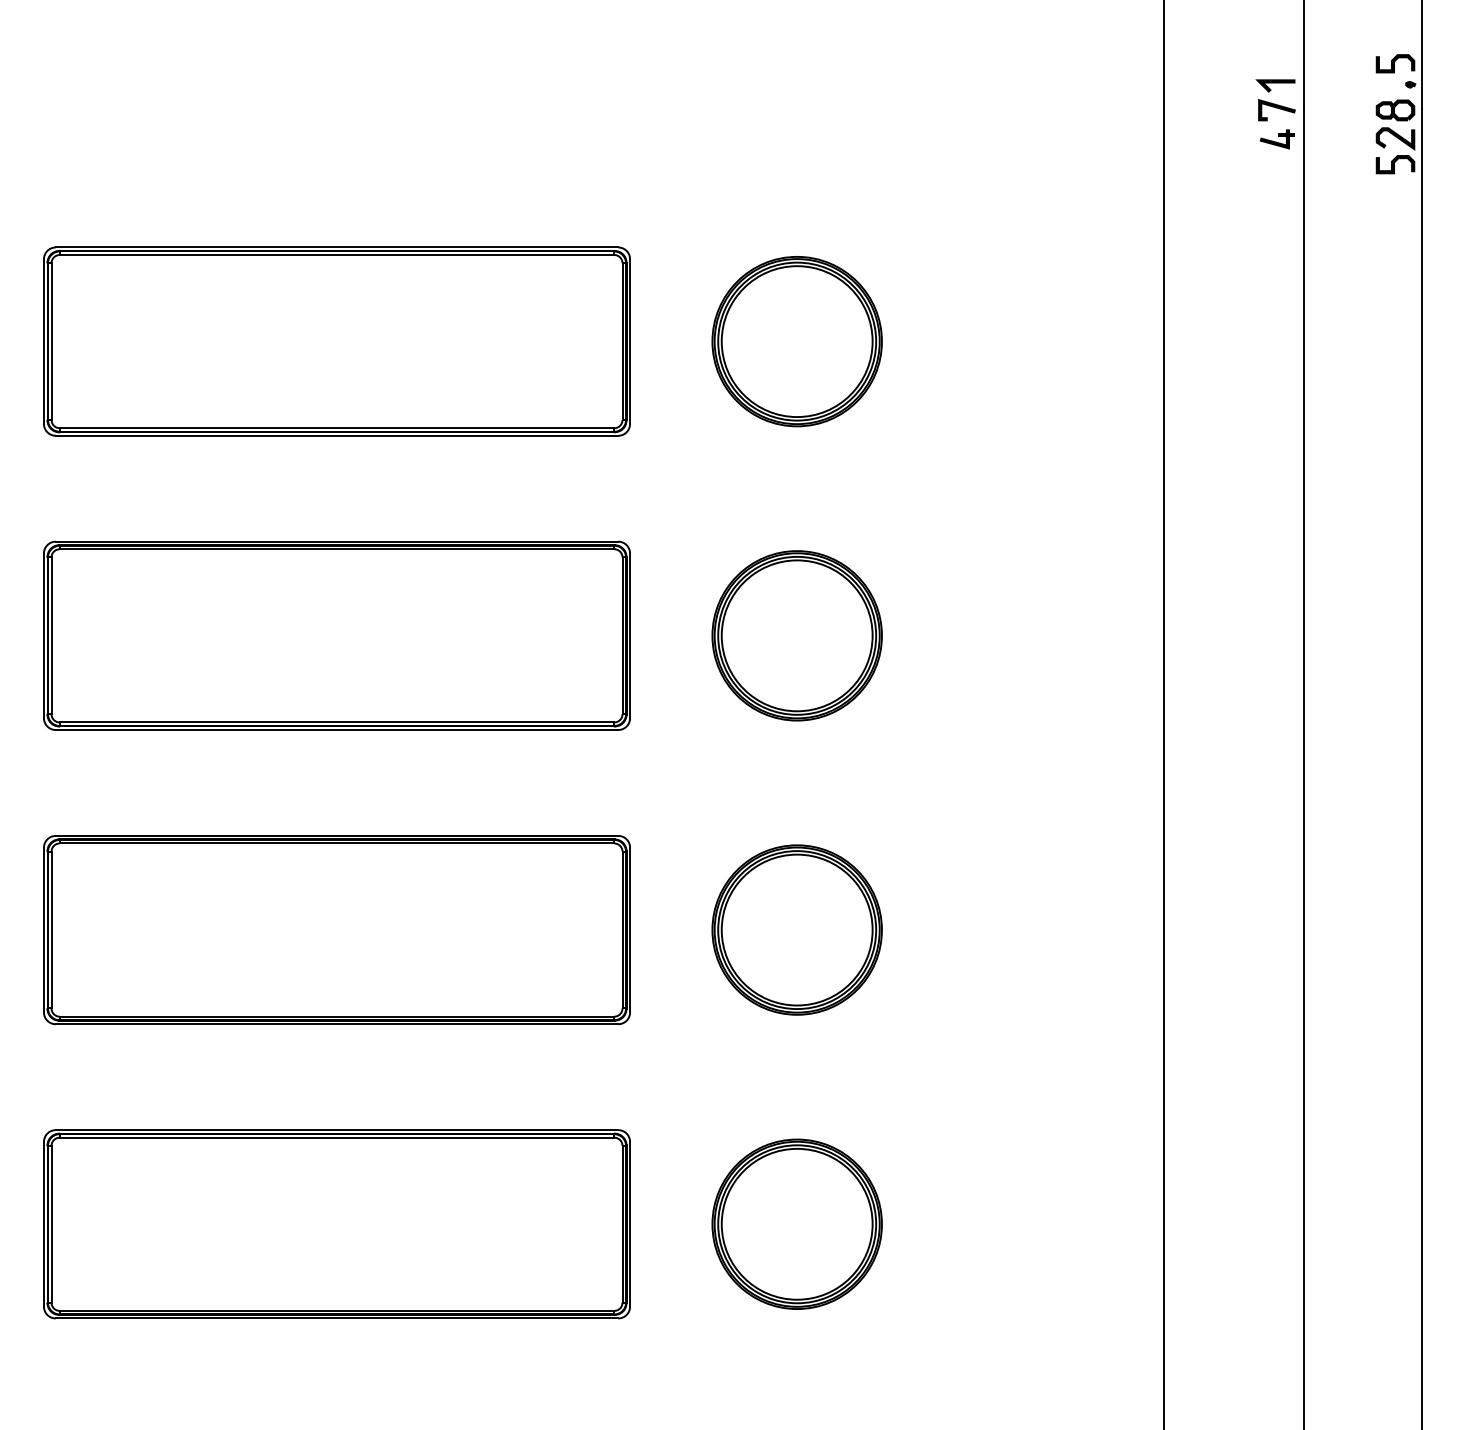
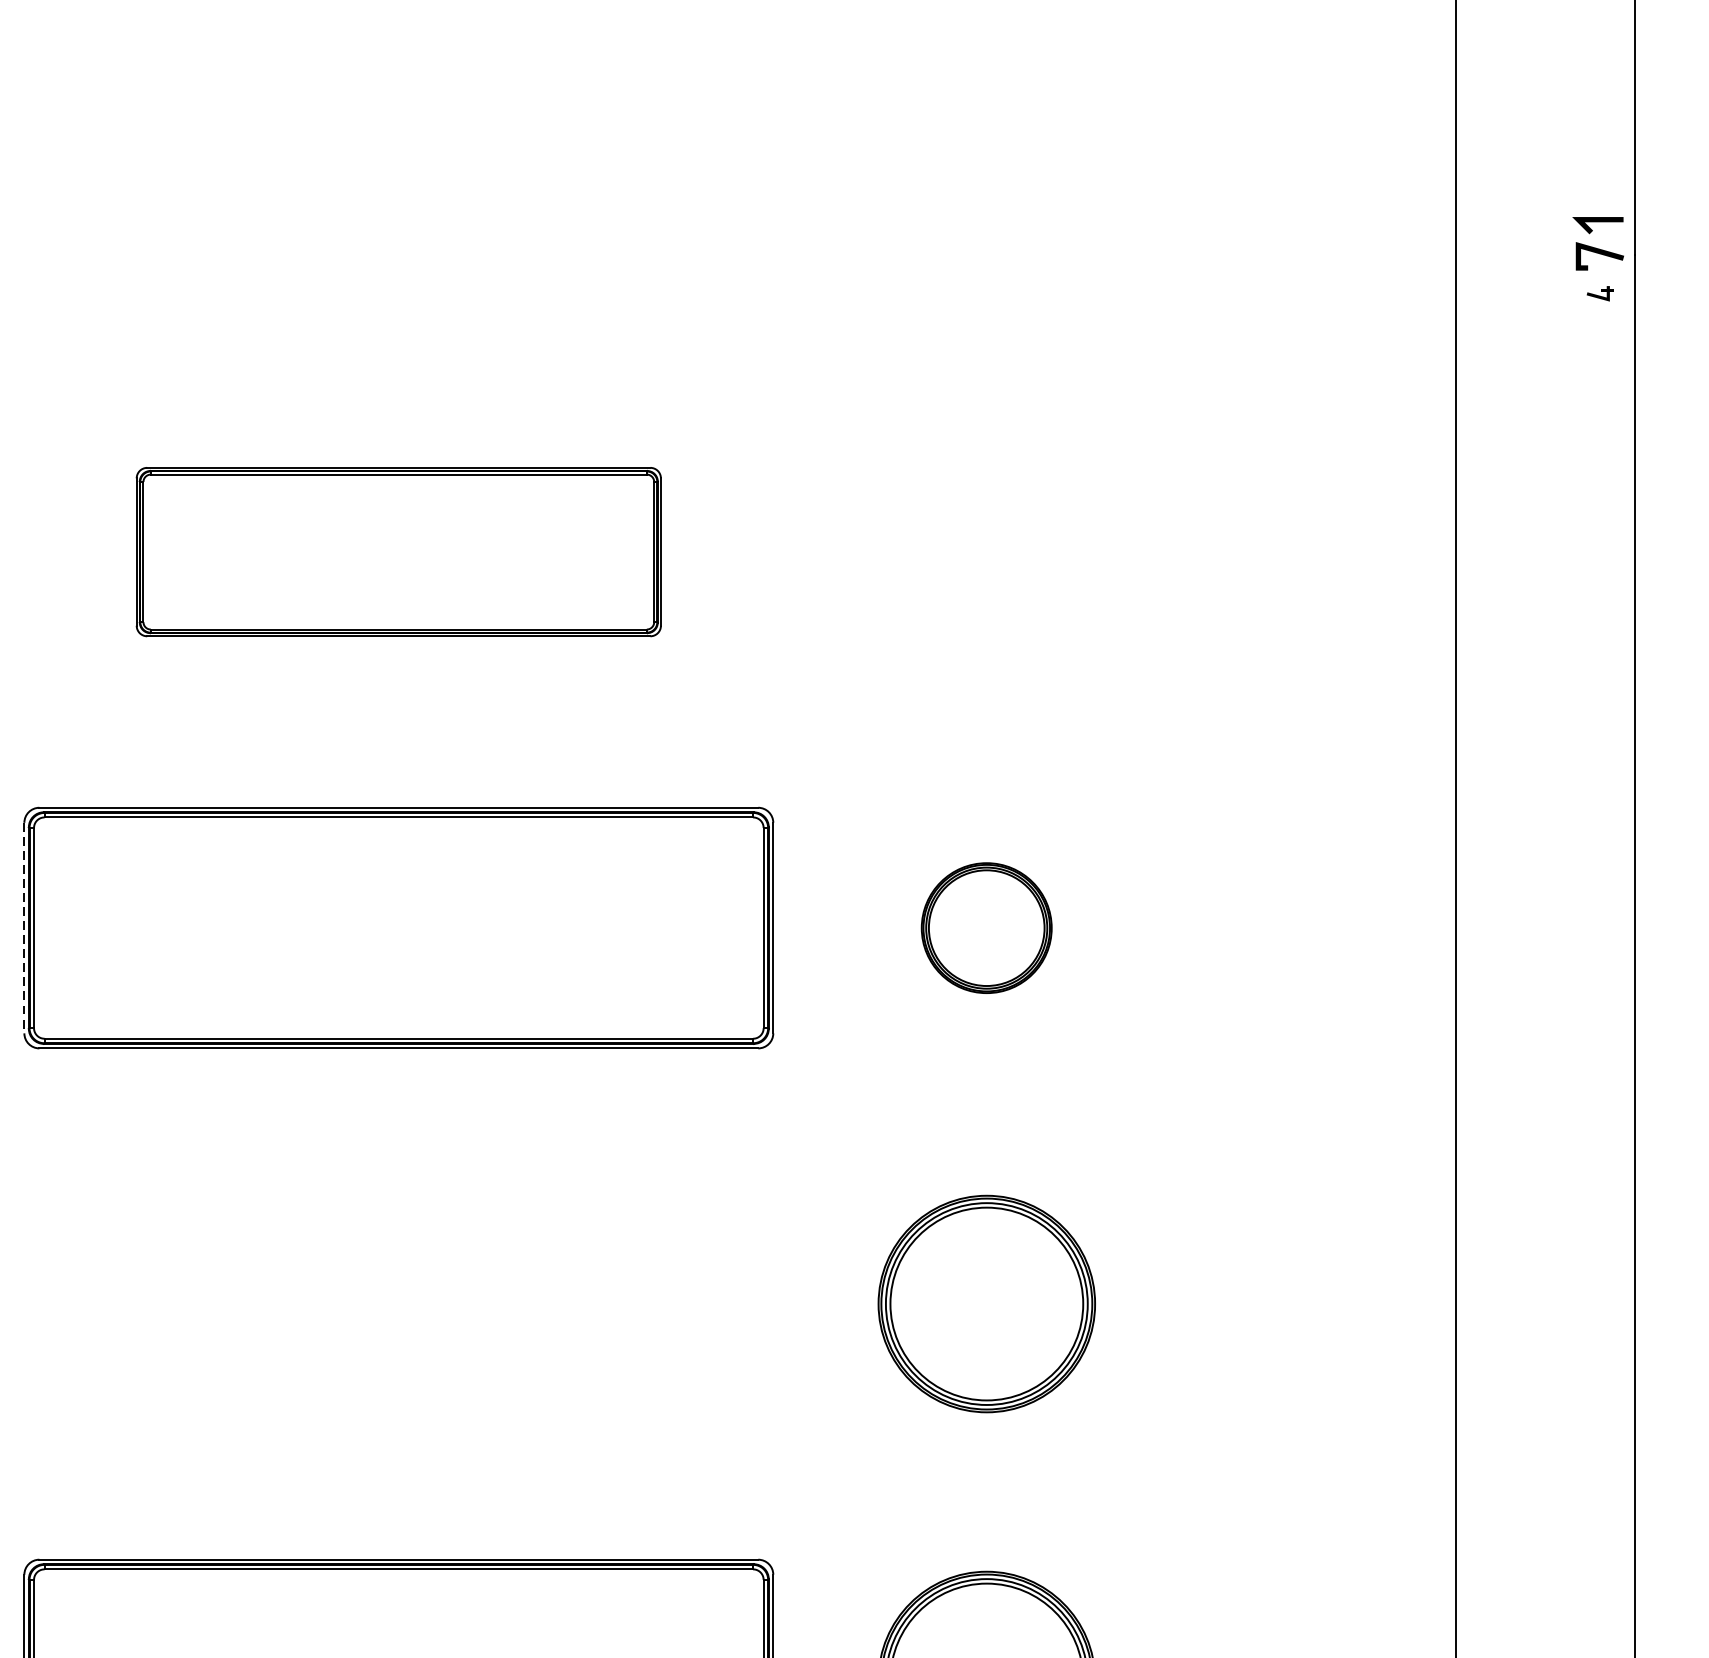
part: (1276, 139) -> (1599, 293), size x0.6
part: (336, 341) -> (398, 551), size x0.7
part: (796, 341) -> (985, 551), removed
part: (796, 635) -> (985, 927), size x0.6
line: (43, 636) -> (23, 928), solid -> dashed
part: (336, 930) -> (398, 1304), removed

